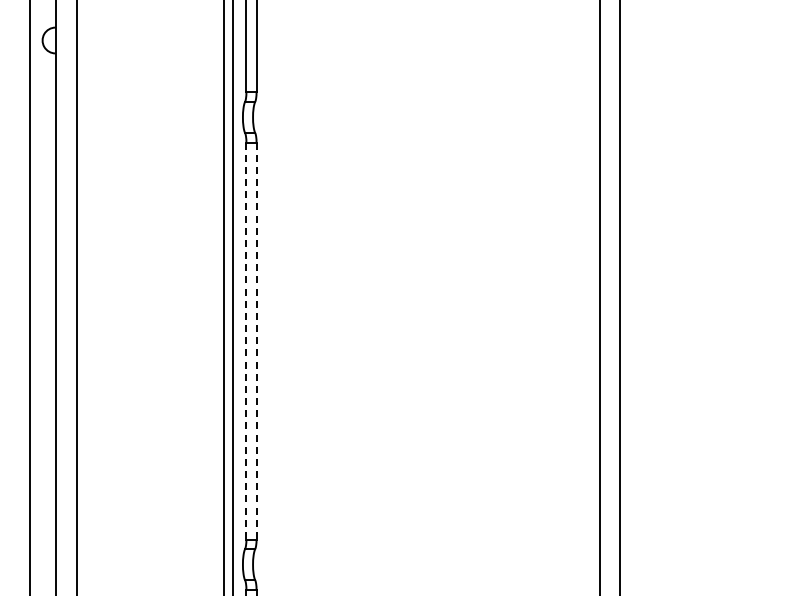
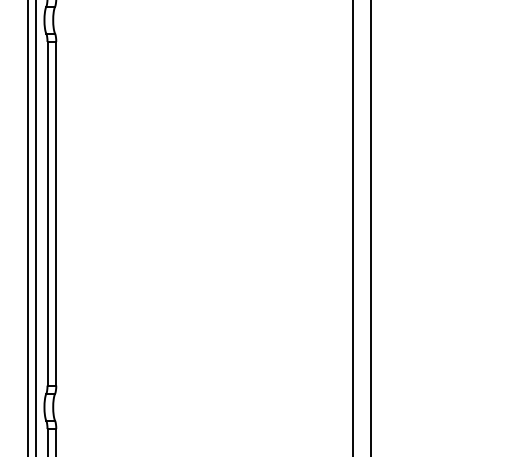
line: (246, 341) -> (47, 214), dashed -> solid
line: (256, 341) -> (56, 214), dashed -> solid

